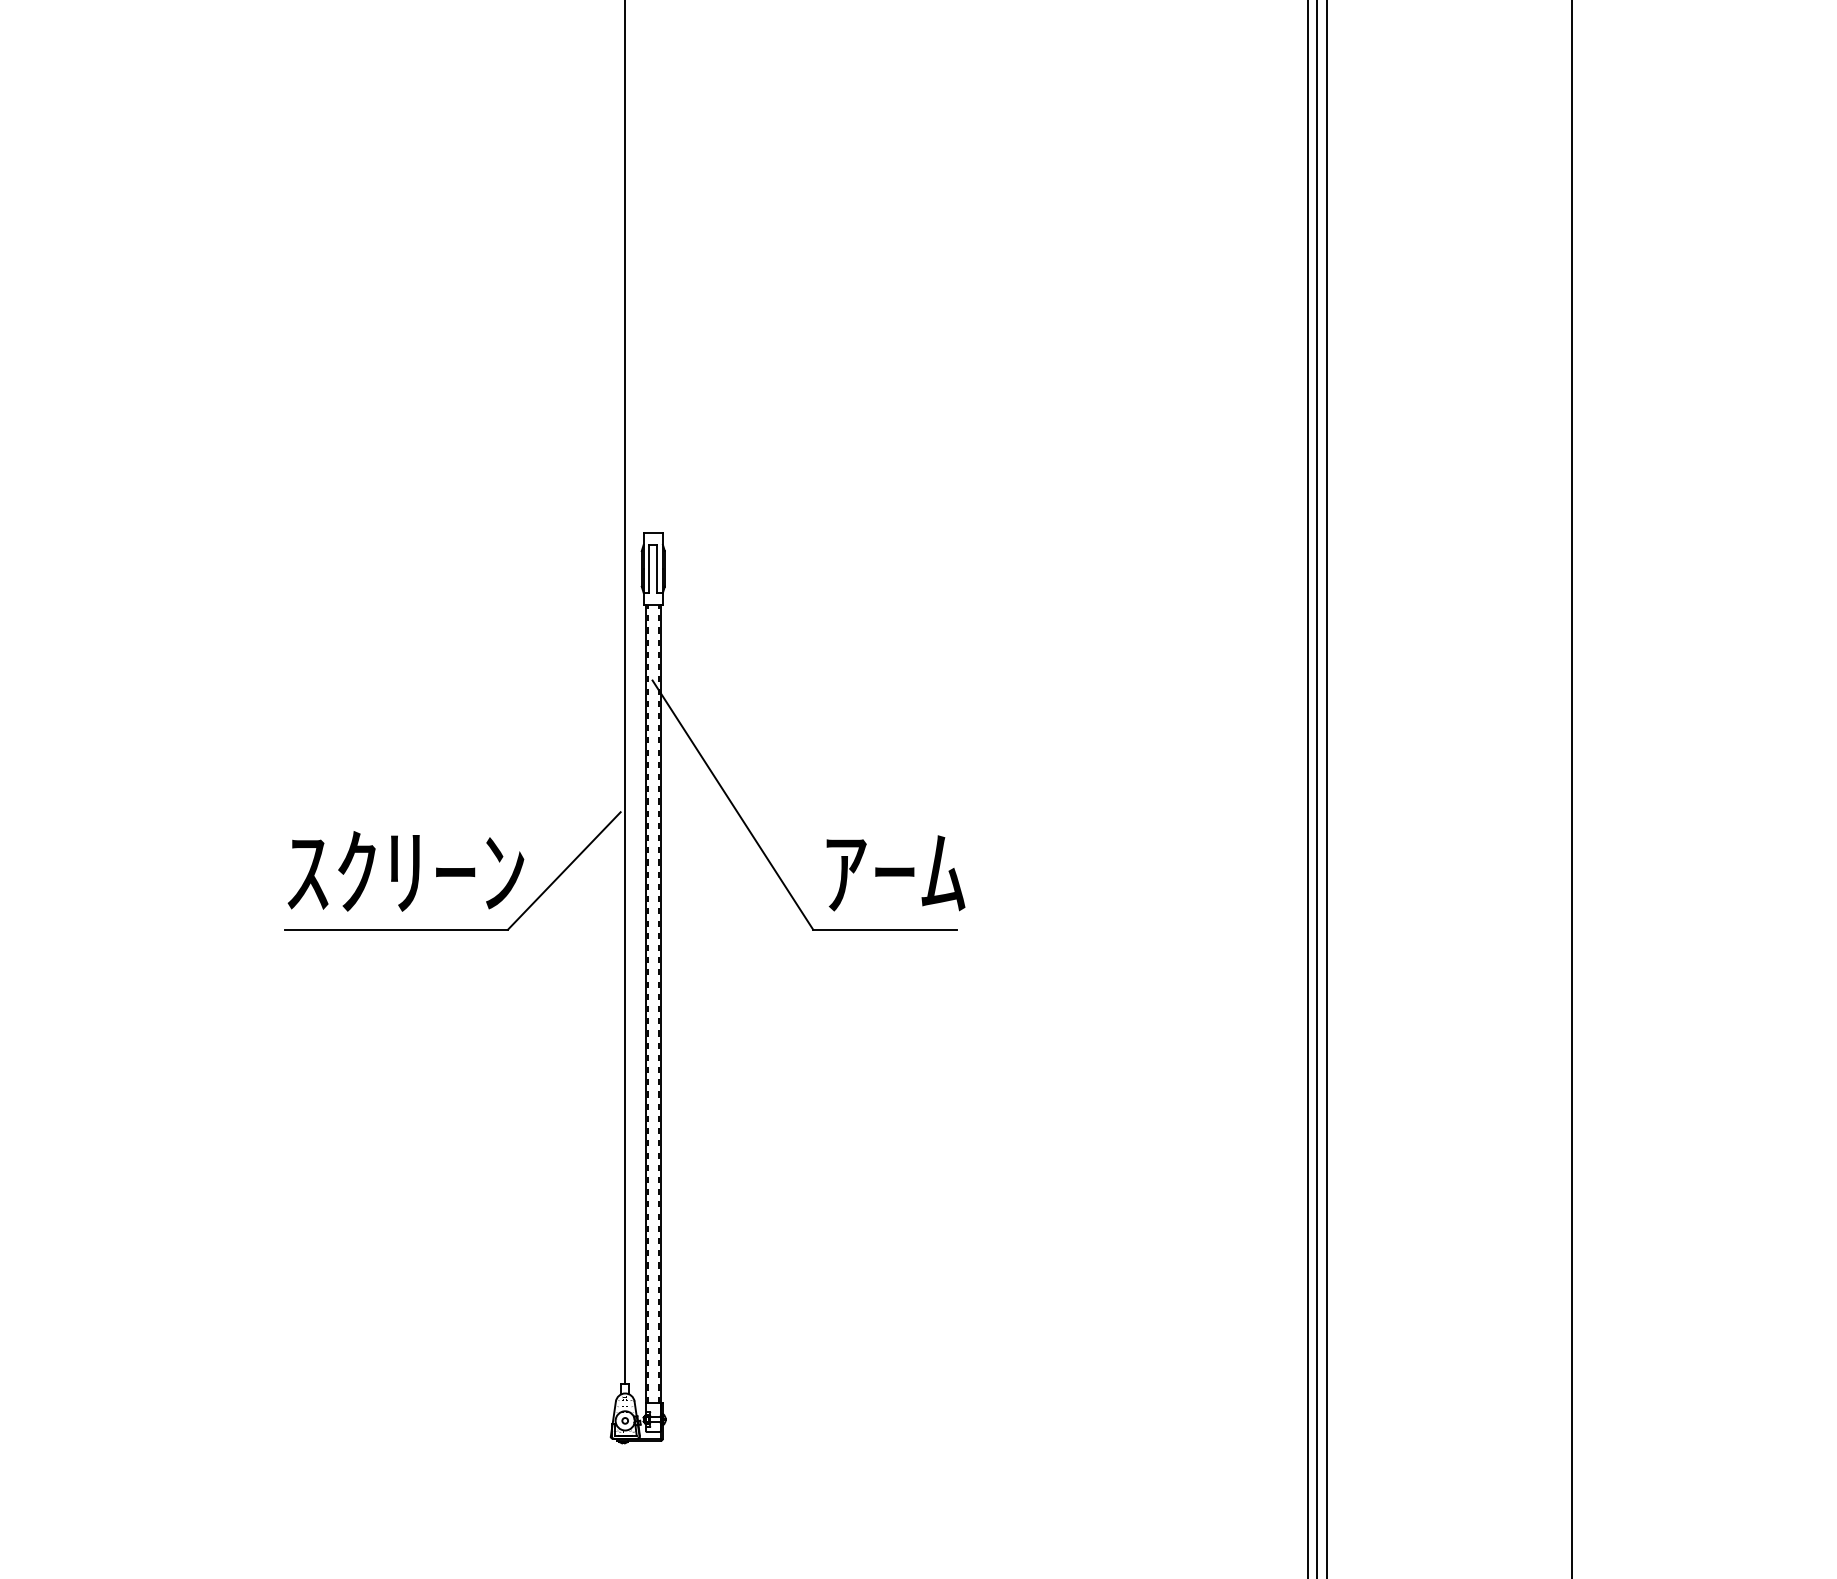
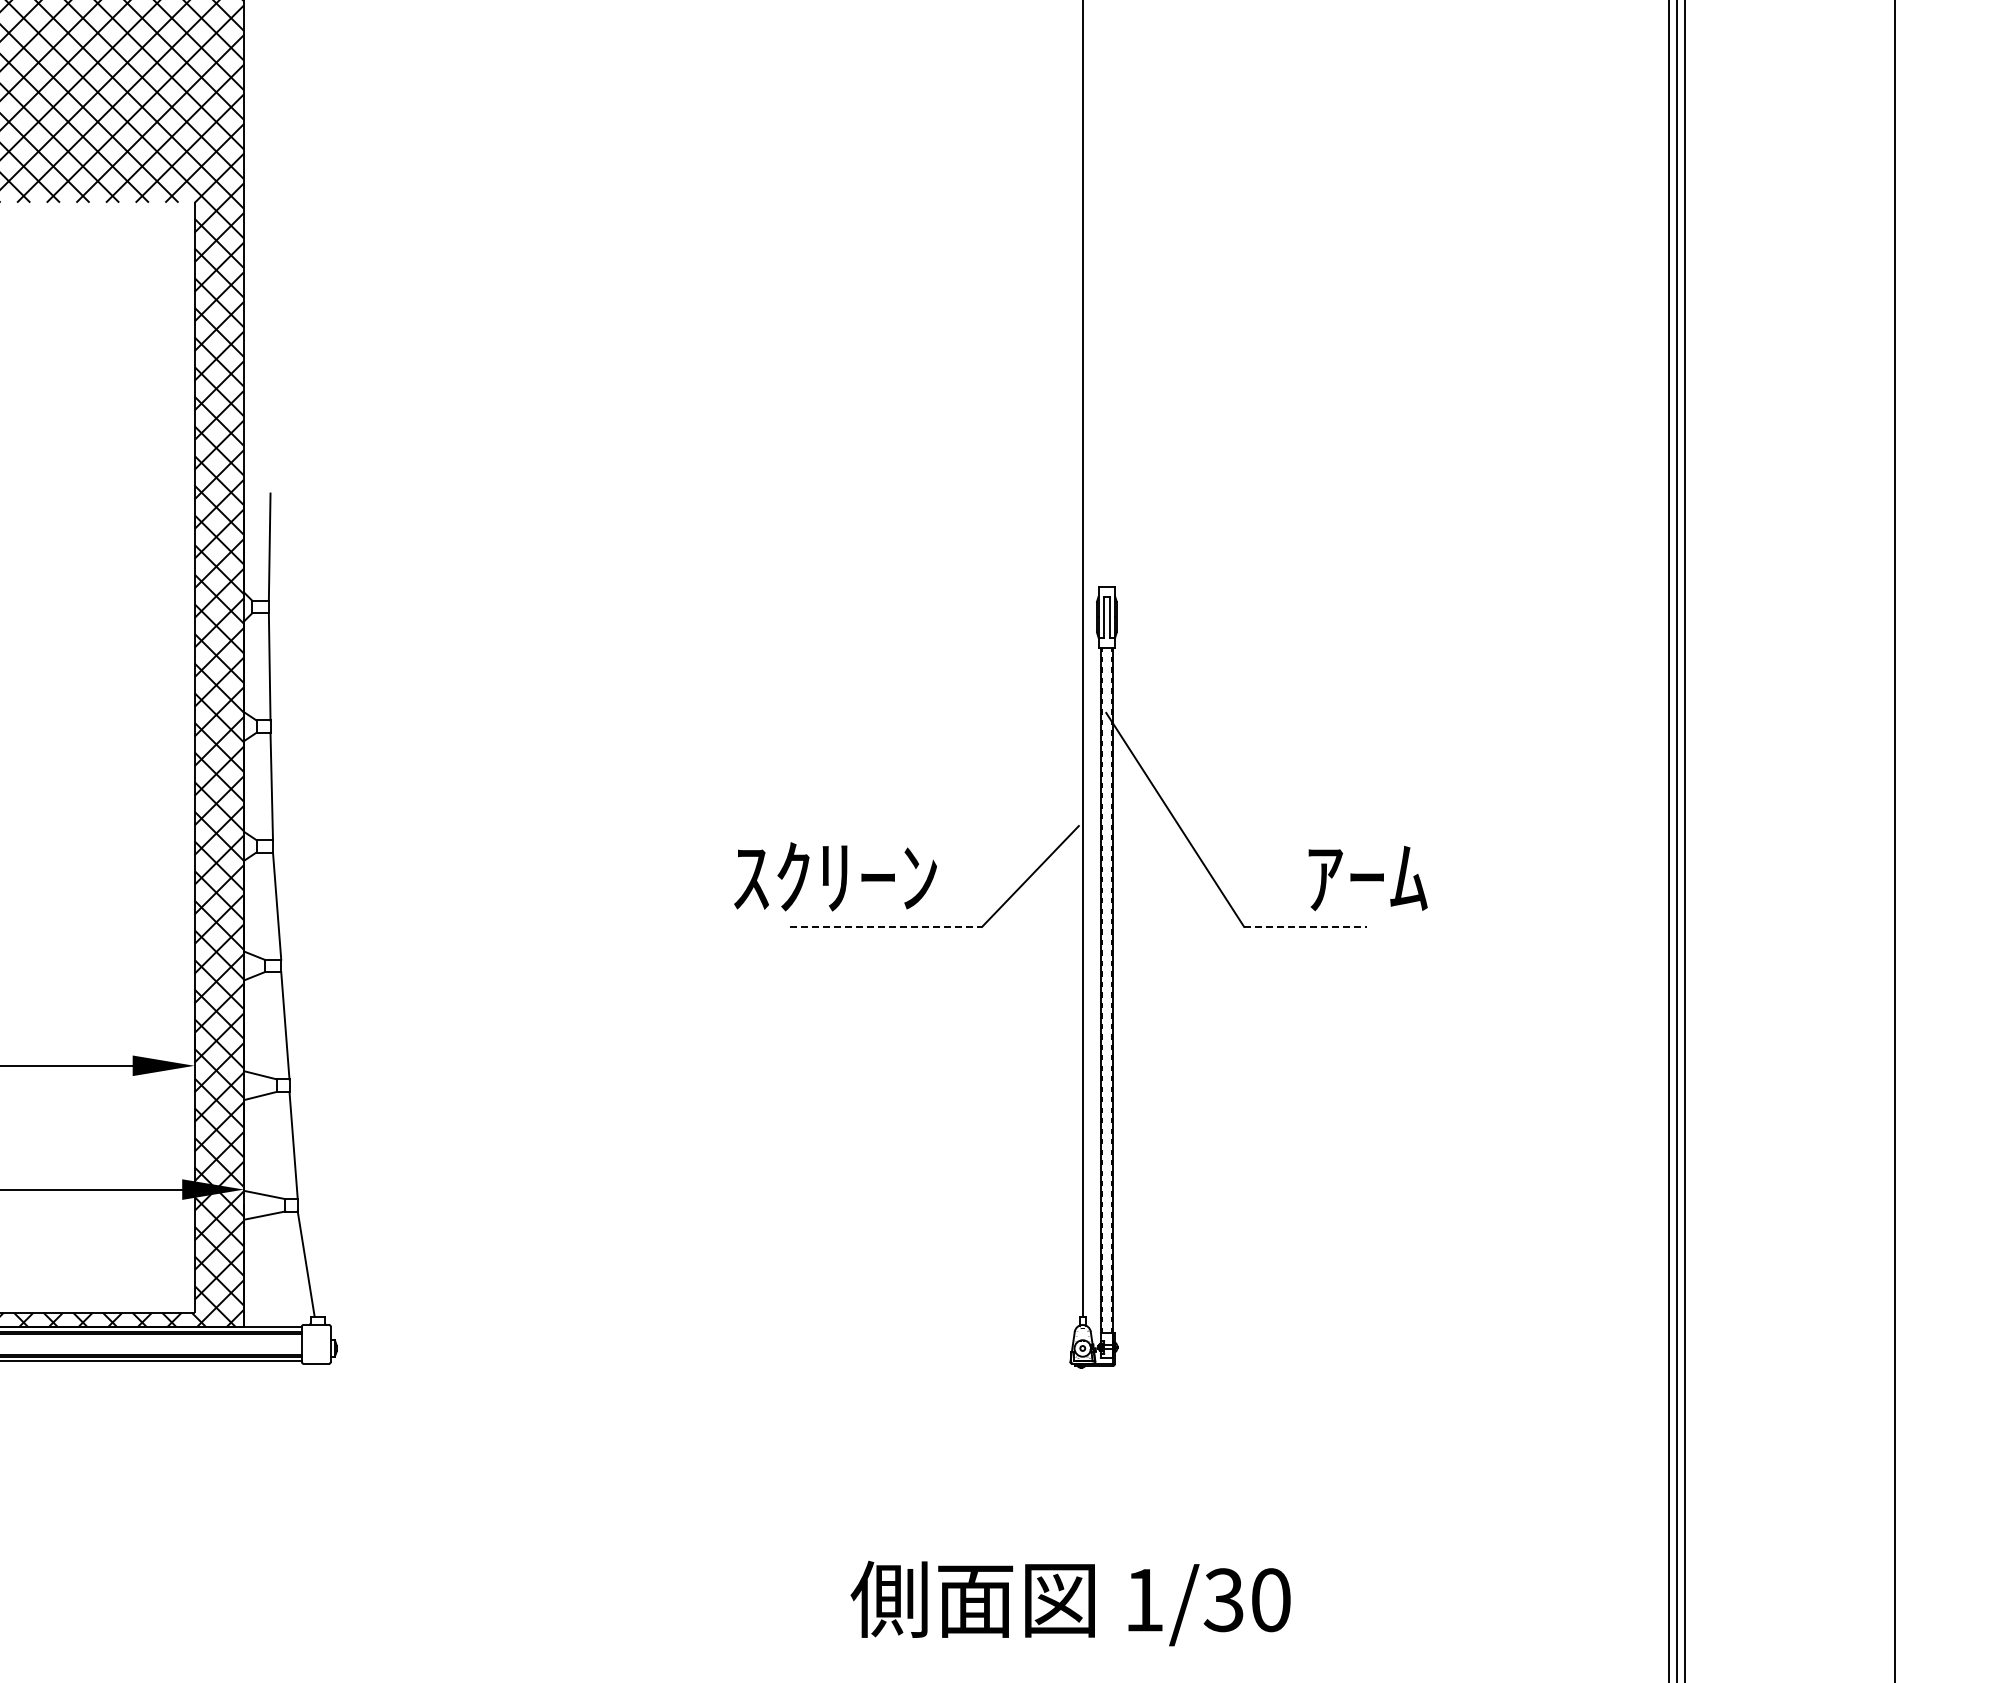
text: (405, 871) -> (835, 876), moved
text: (895, 873) -> (1367, 878), moved
line: (396, 929) -> (886, 926), solid -> dashed
line: (884, 929) -> (1305, 926), solid -> dashed

